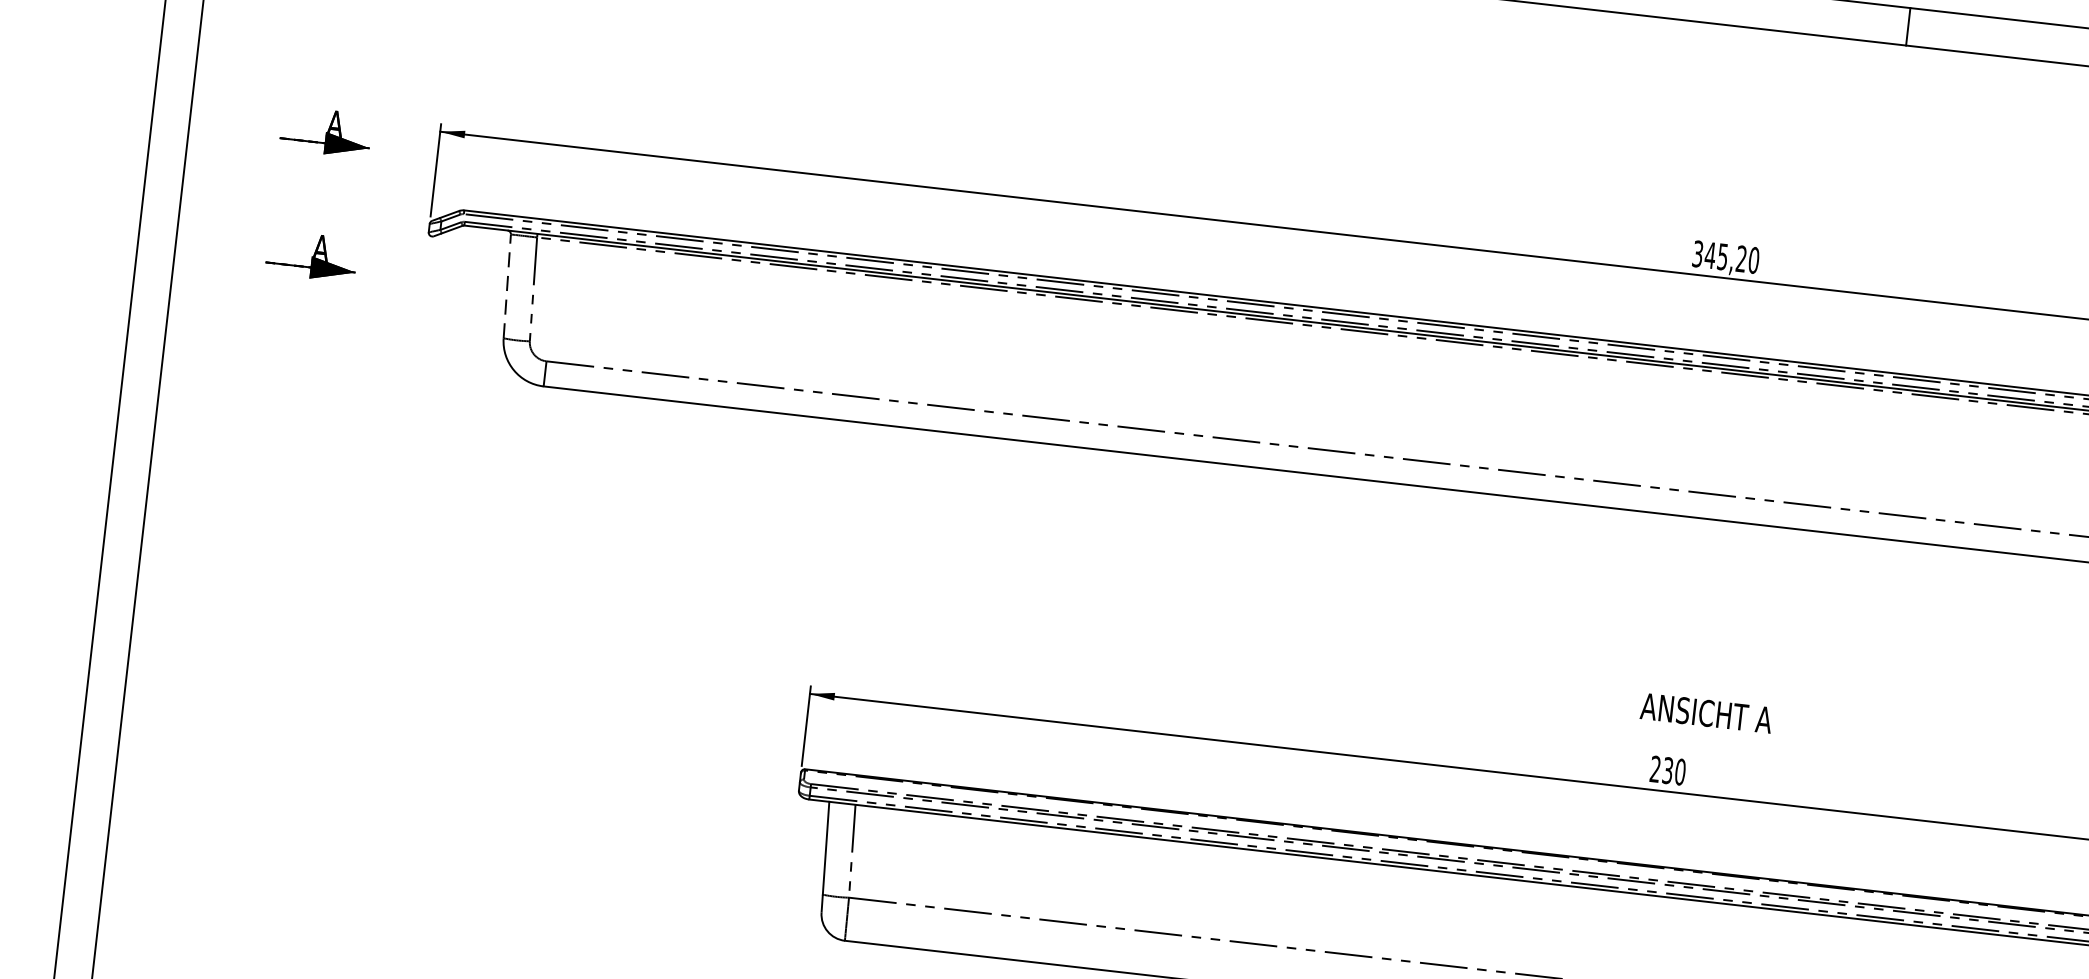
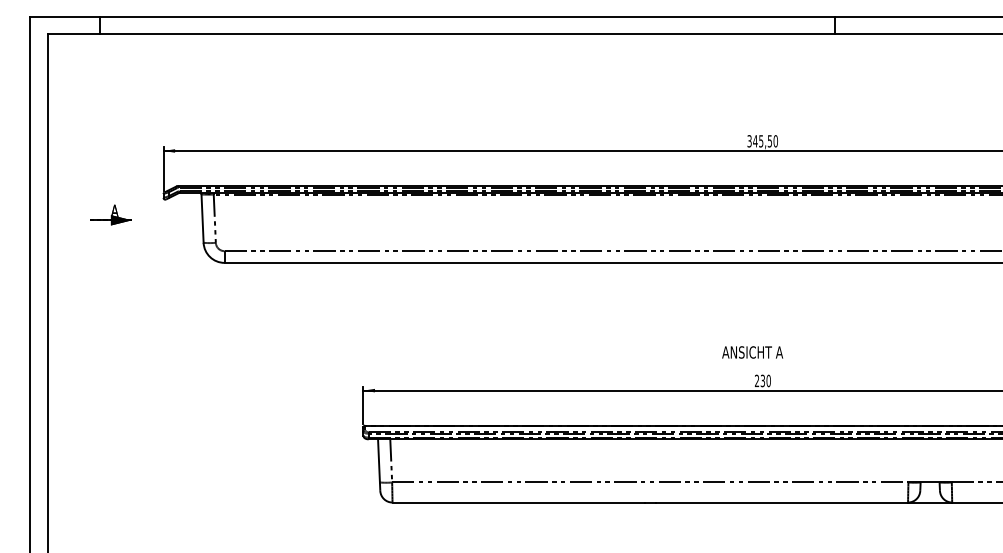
part: (325, 130) -> (110, 156), removed
text: (1740, 259) -> (769, 141), 345,20 -> 345,50
line: (507, 285) -> (202, 218), dashed -> solid
text: (1706, 713) -> (752, 352), moved

